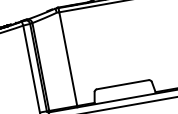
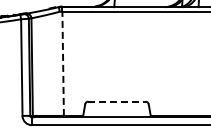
line: (68, 58) -> (63, 63), solid -> dashed
line: (122, 84) -> (116, 101), solid -> dashed

